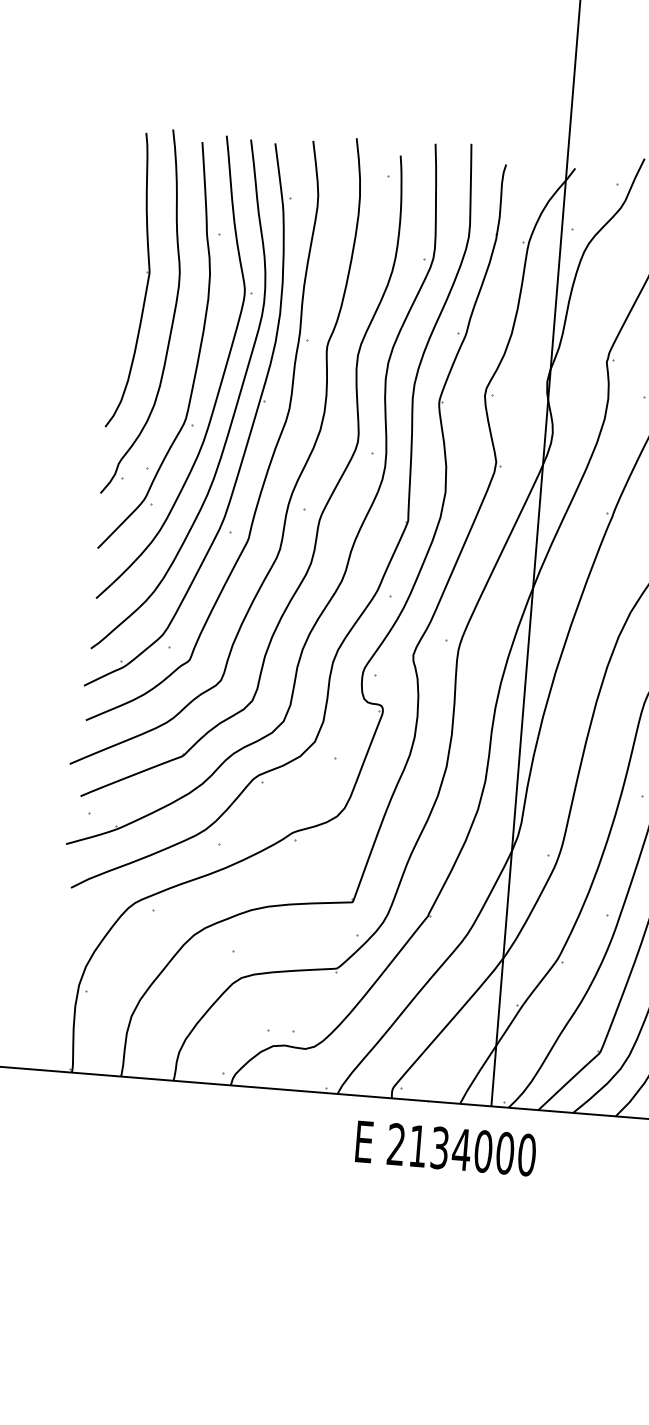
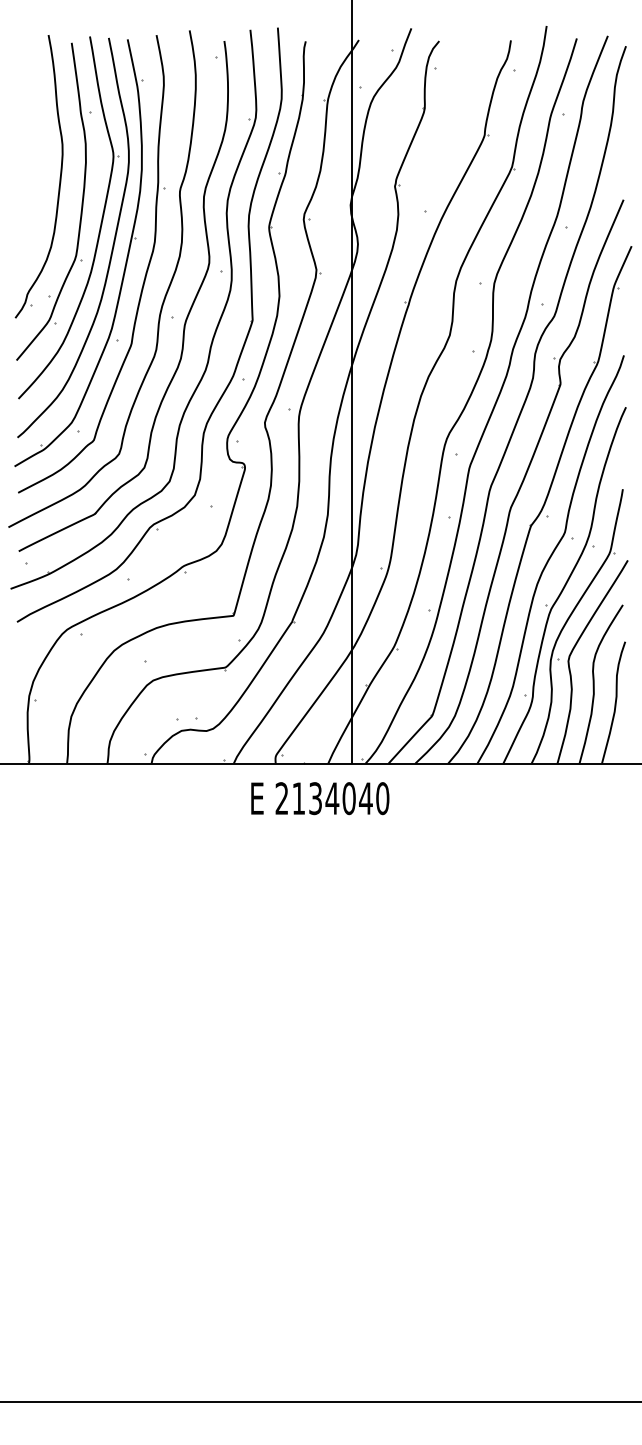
part: (146, 282) -> (37, 153), removed
text: (504, 1153) -> (365, 798), 2134000 -> 2134040

